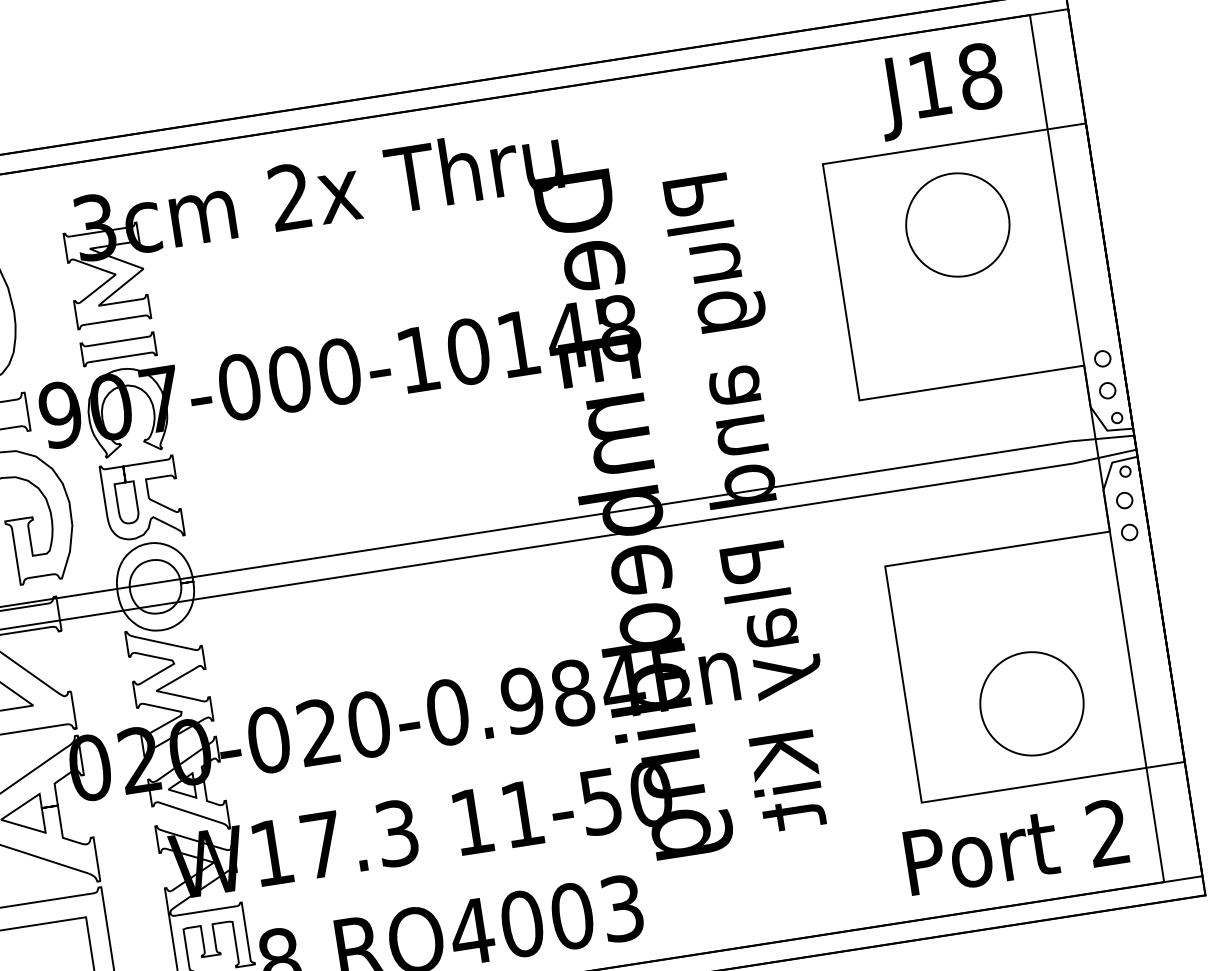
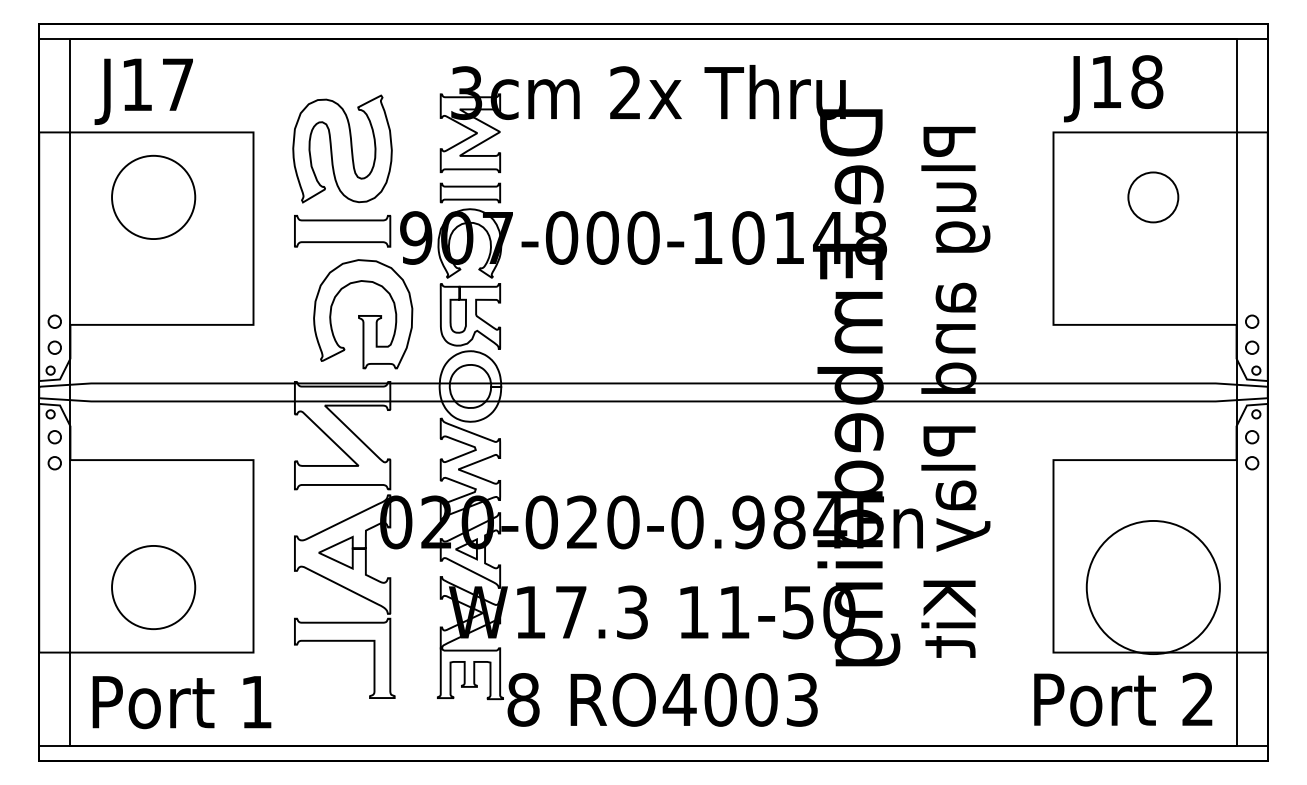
text: (939, 90) -> (1113, 88), moved
circle: (956, 225) -> (1152, 197), size x0.6
circle: (1030, 703) -> (1152, 587), size x1.6

